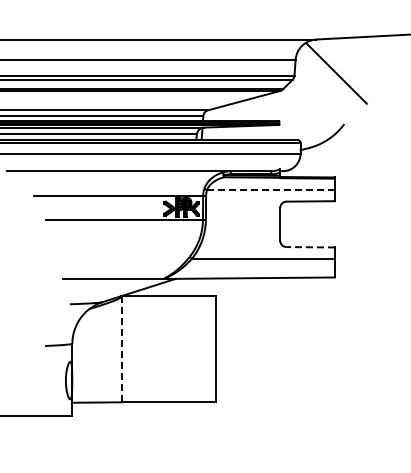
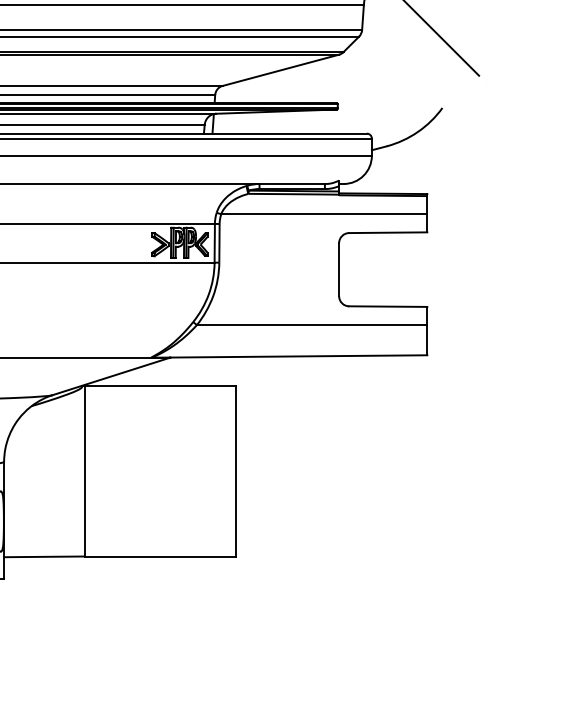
line: (271, 189) -> (325, 213), dashed -> solid
line: (310, 247) -> (387, 306), dashed -> solid
line: (122, 349) -> (84, 471), dashed -> solid

